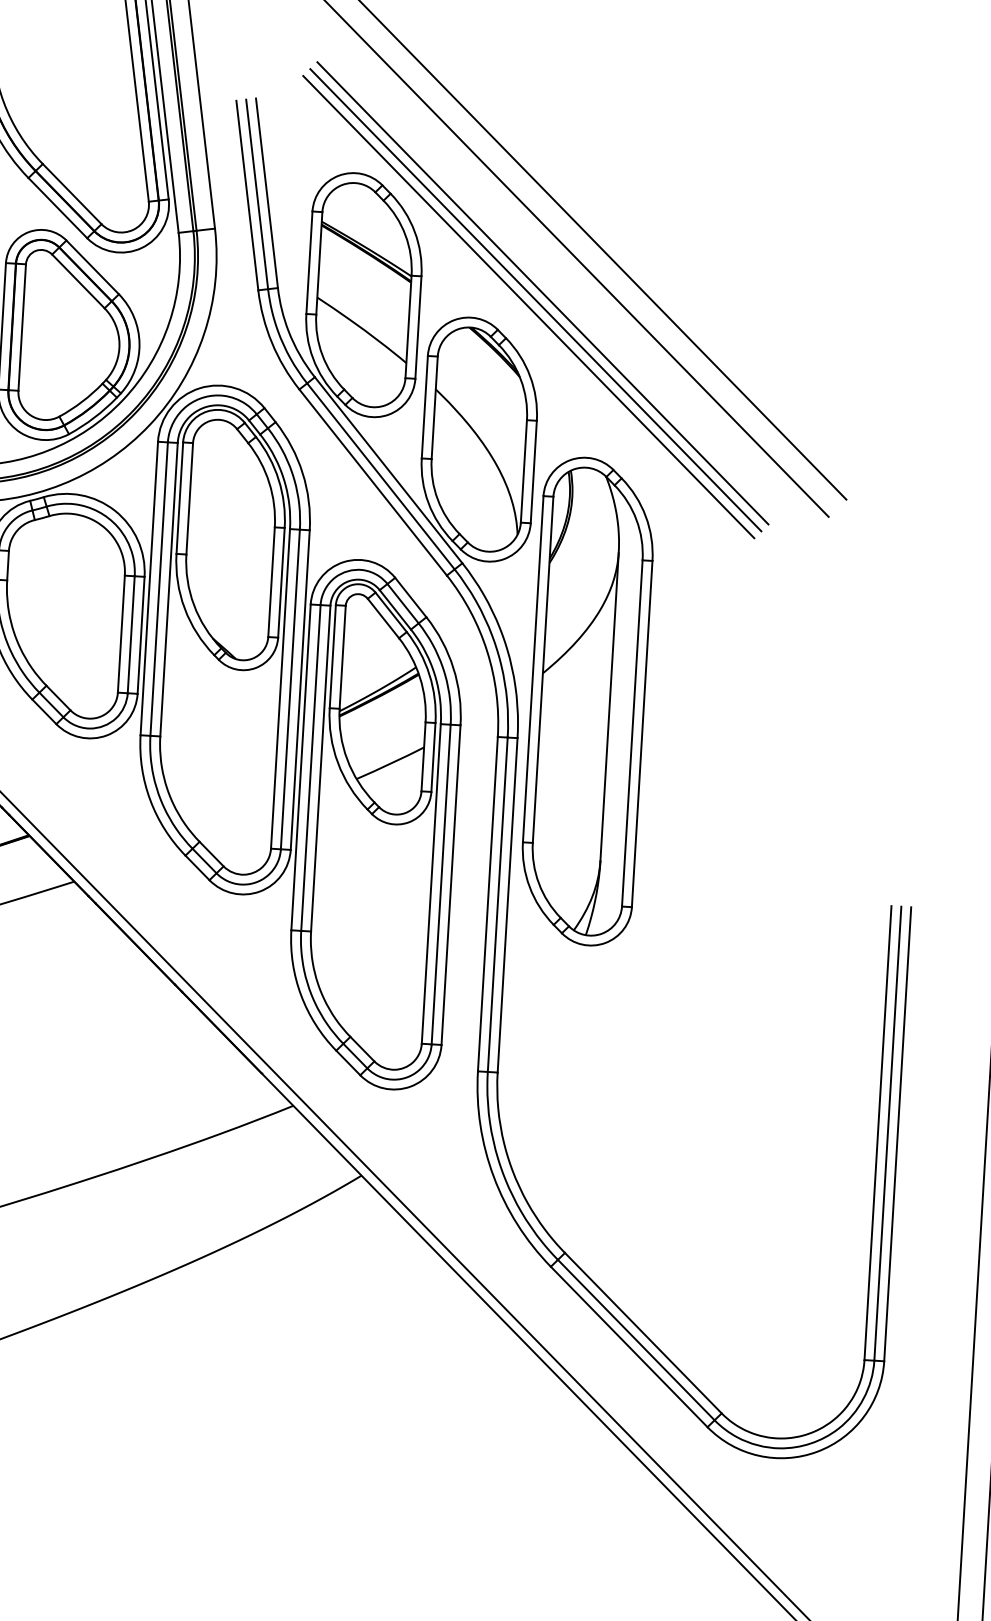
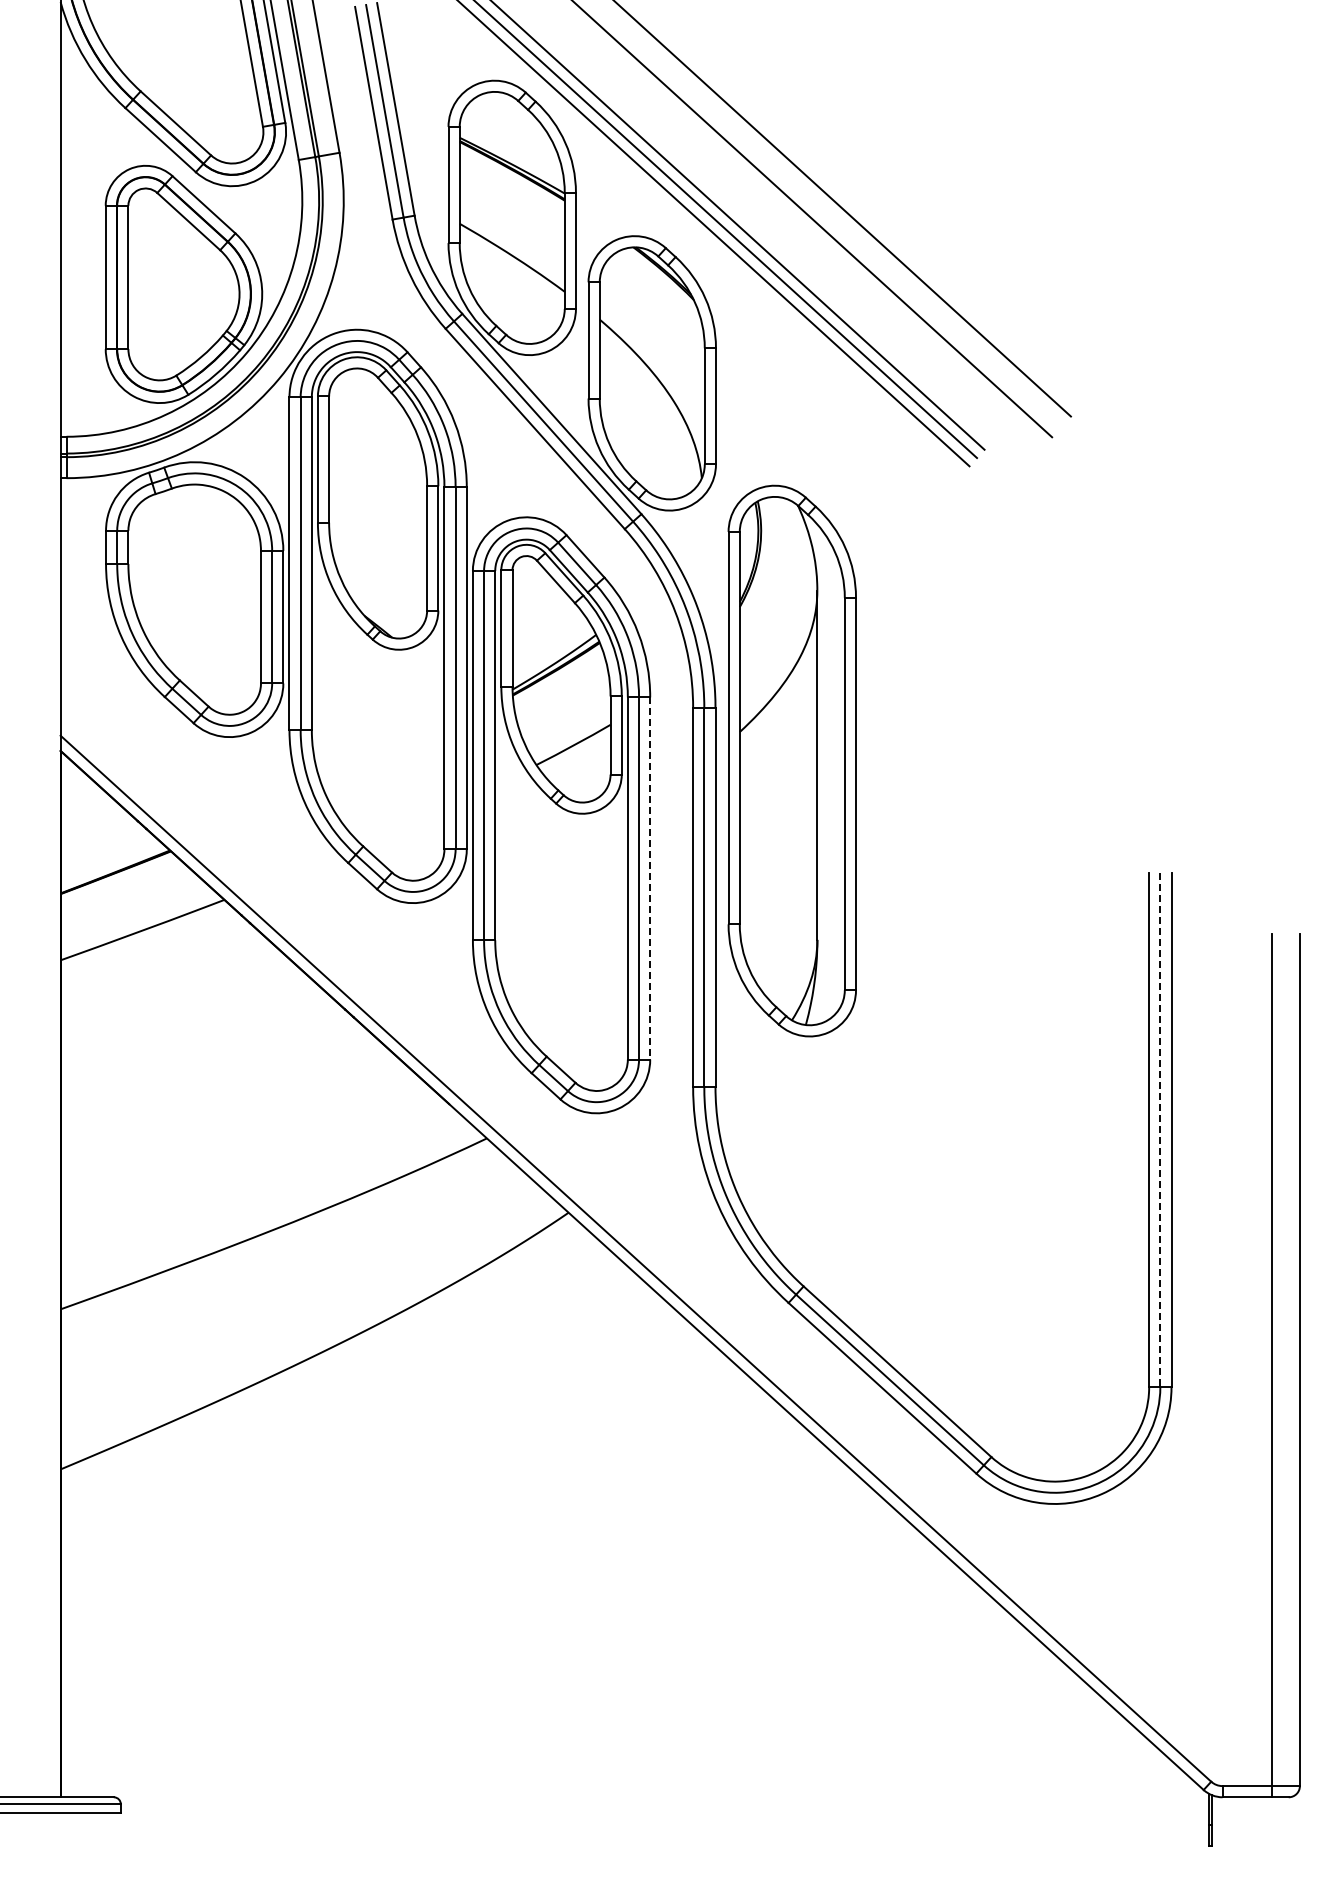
part: (587, 701) -> (791, 760), moved
line: (451, 885) -> (650, 879), solid -> dashed
line: (887, 1134) -> (1160, 1130), solid -> dashed

